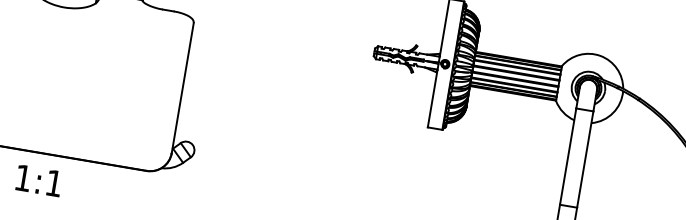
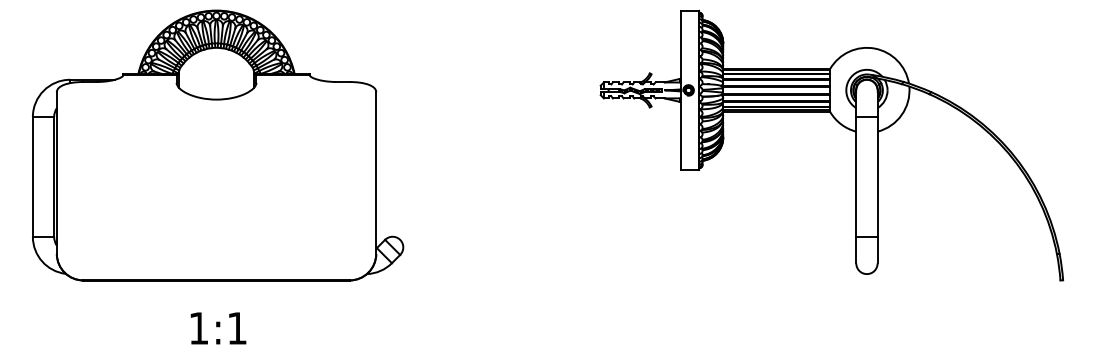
text: (39, 180) -> (218, 328), moved

